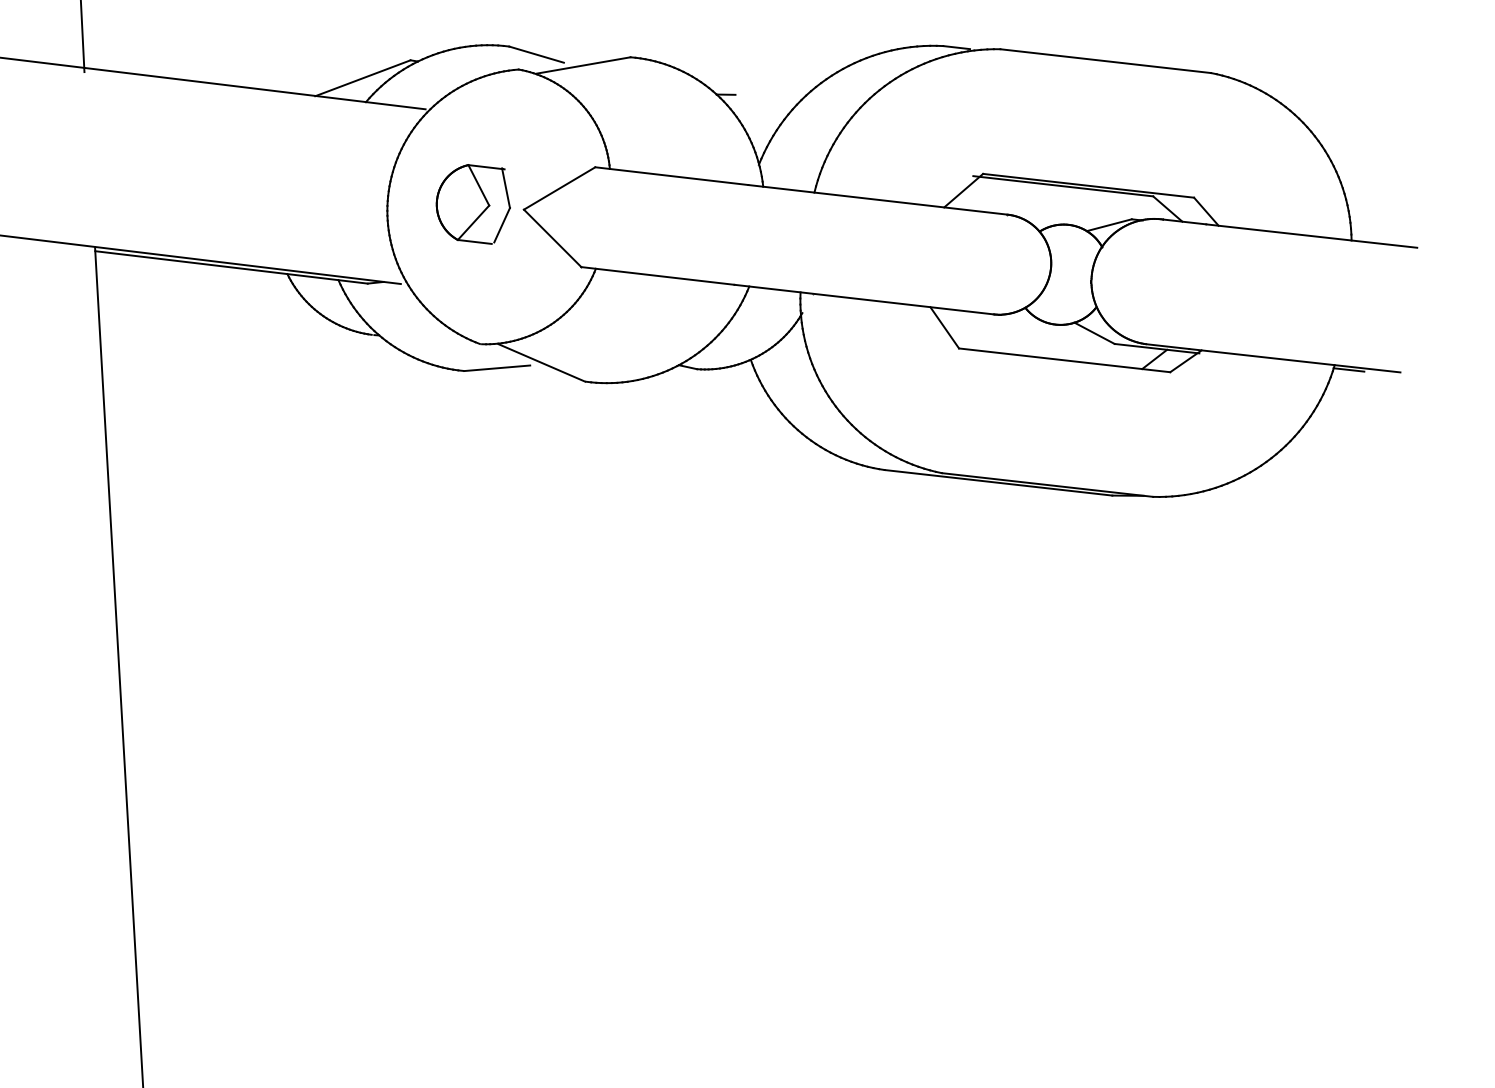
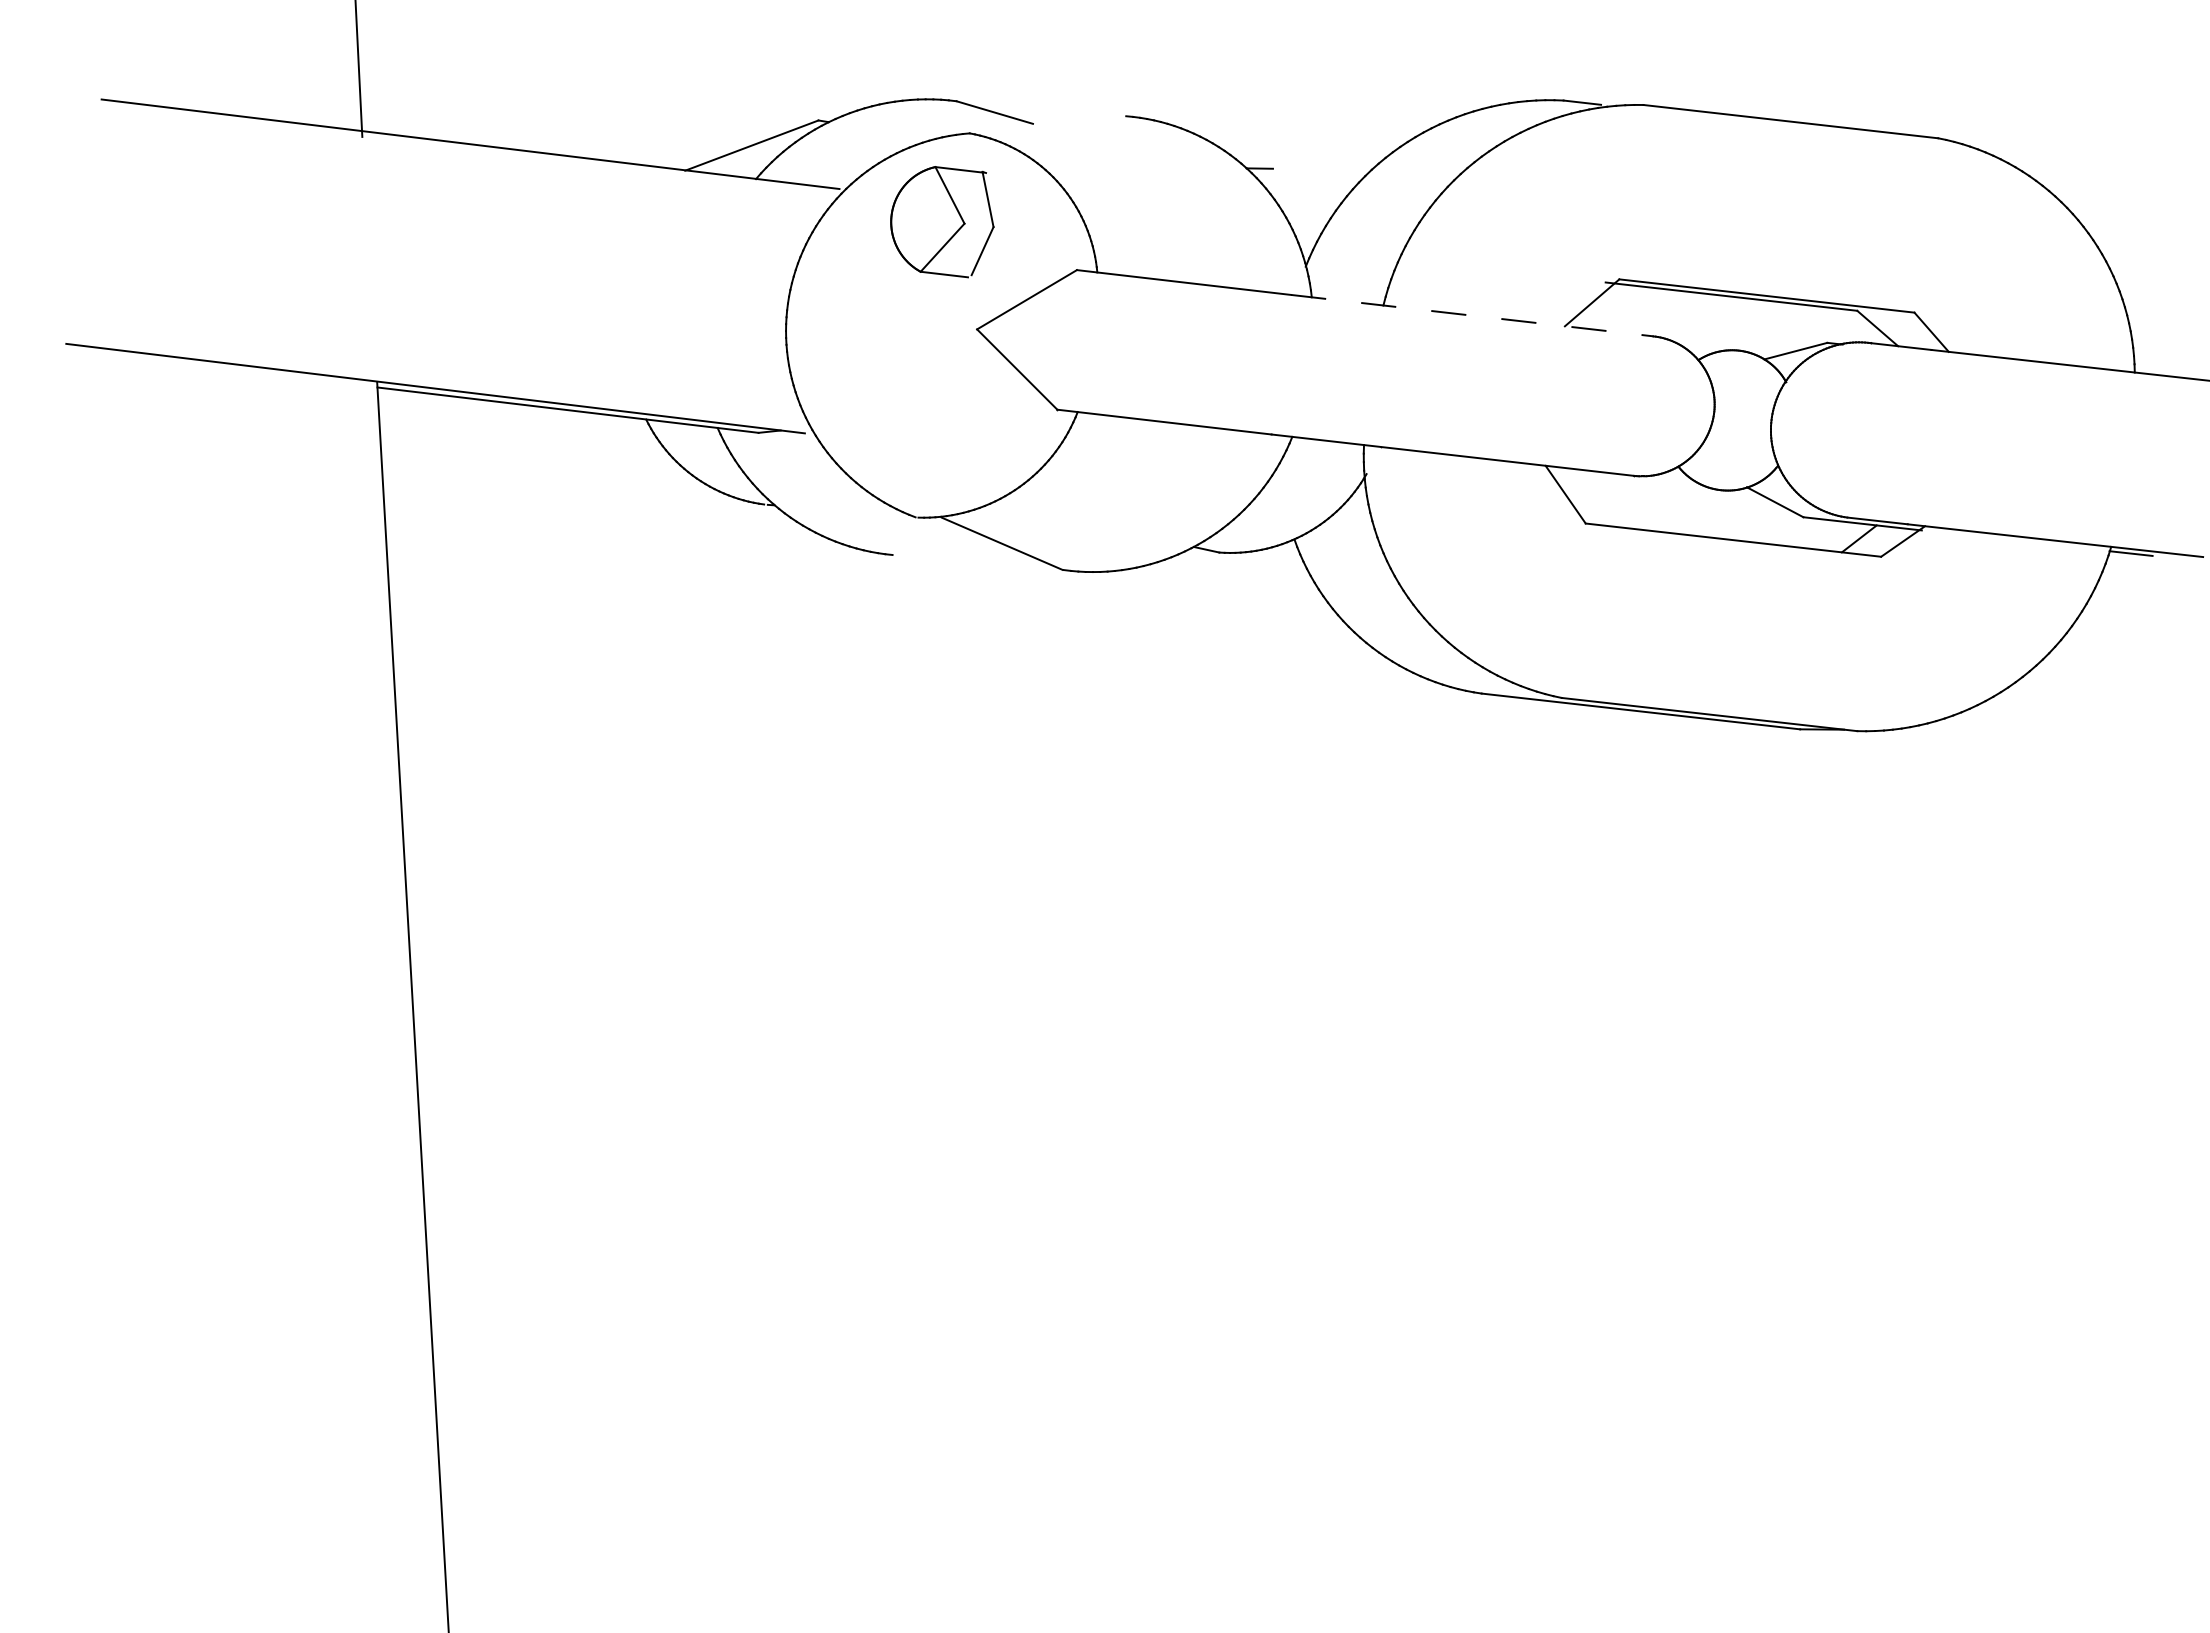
line: (583, 65) -> (1060, 127), removed
line: (878, 199) -> (1472, 315), solid -> dashed
part: (473, 204) -> (942, 222), moved
line: (497, 368) -> (939, 551), removed

